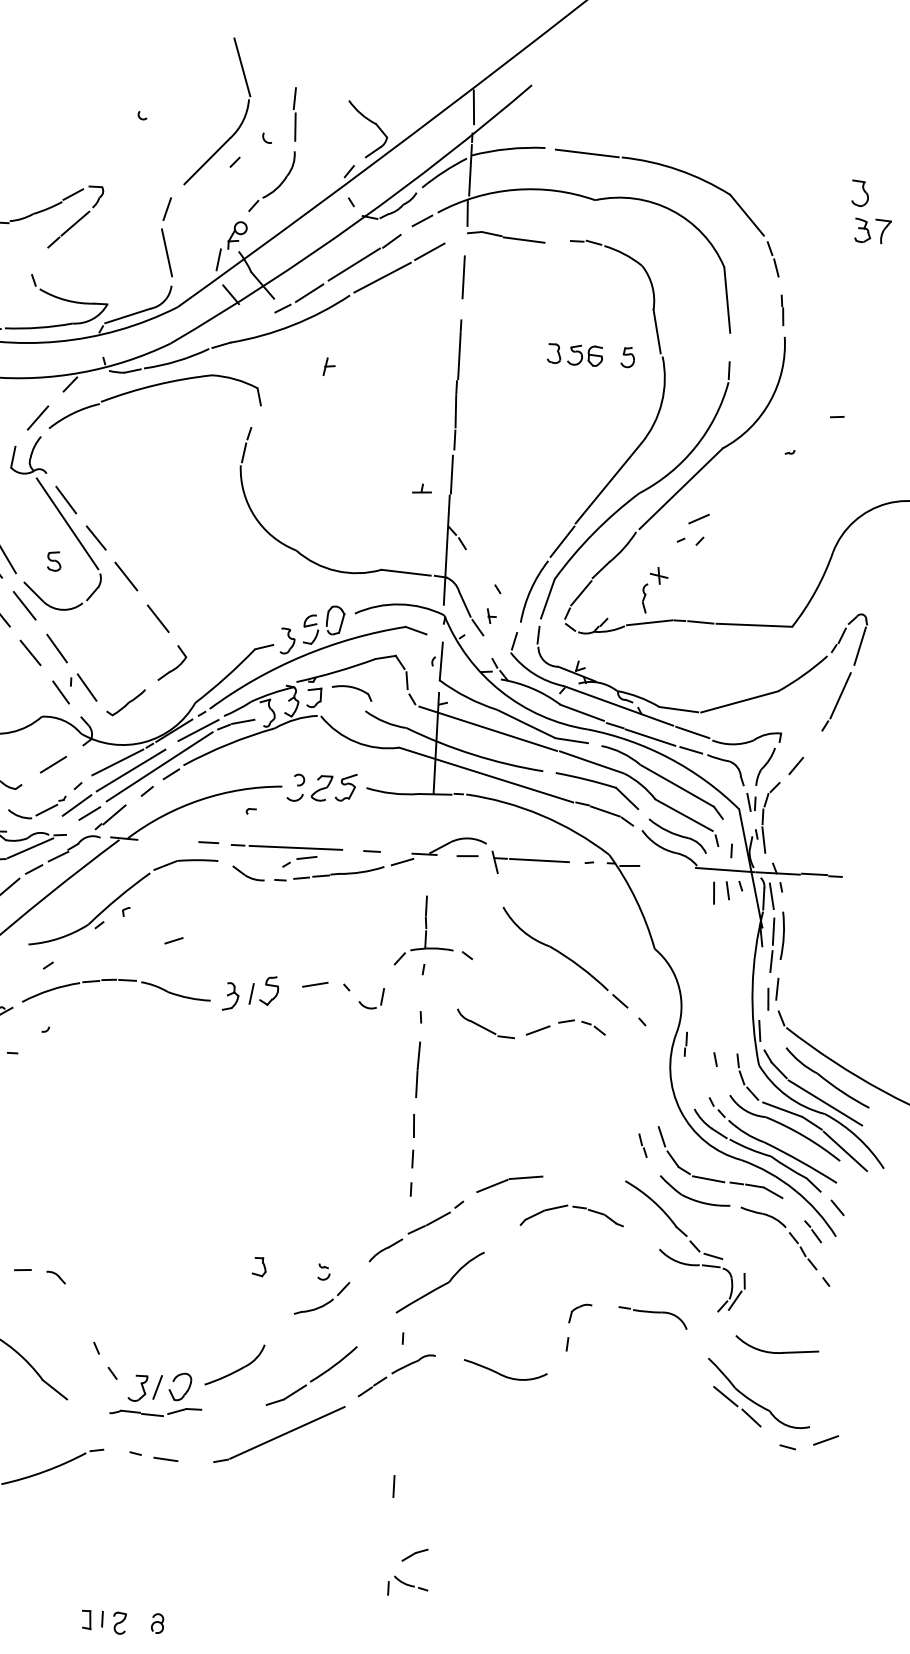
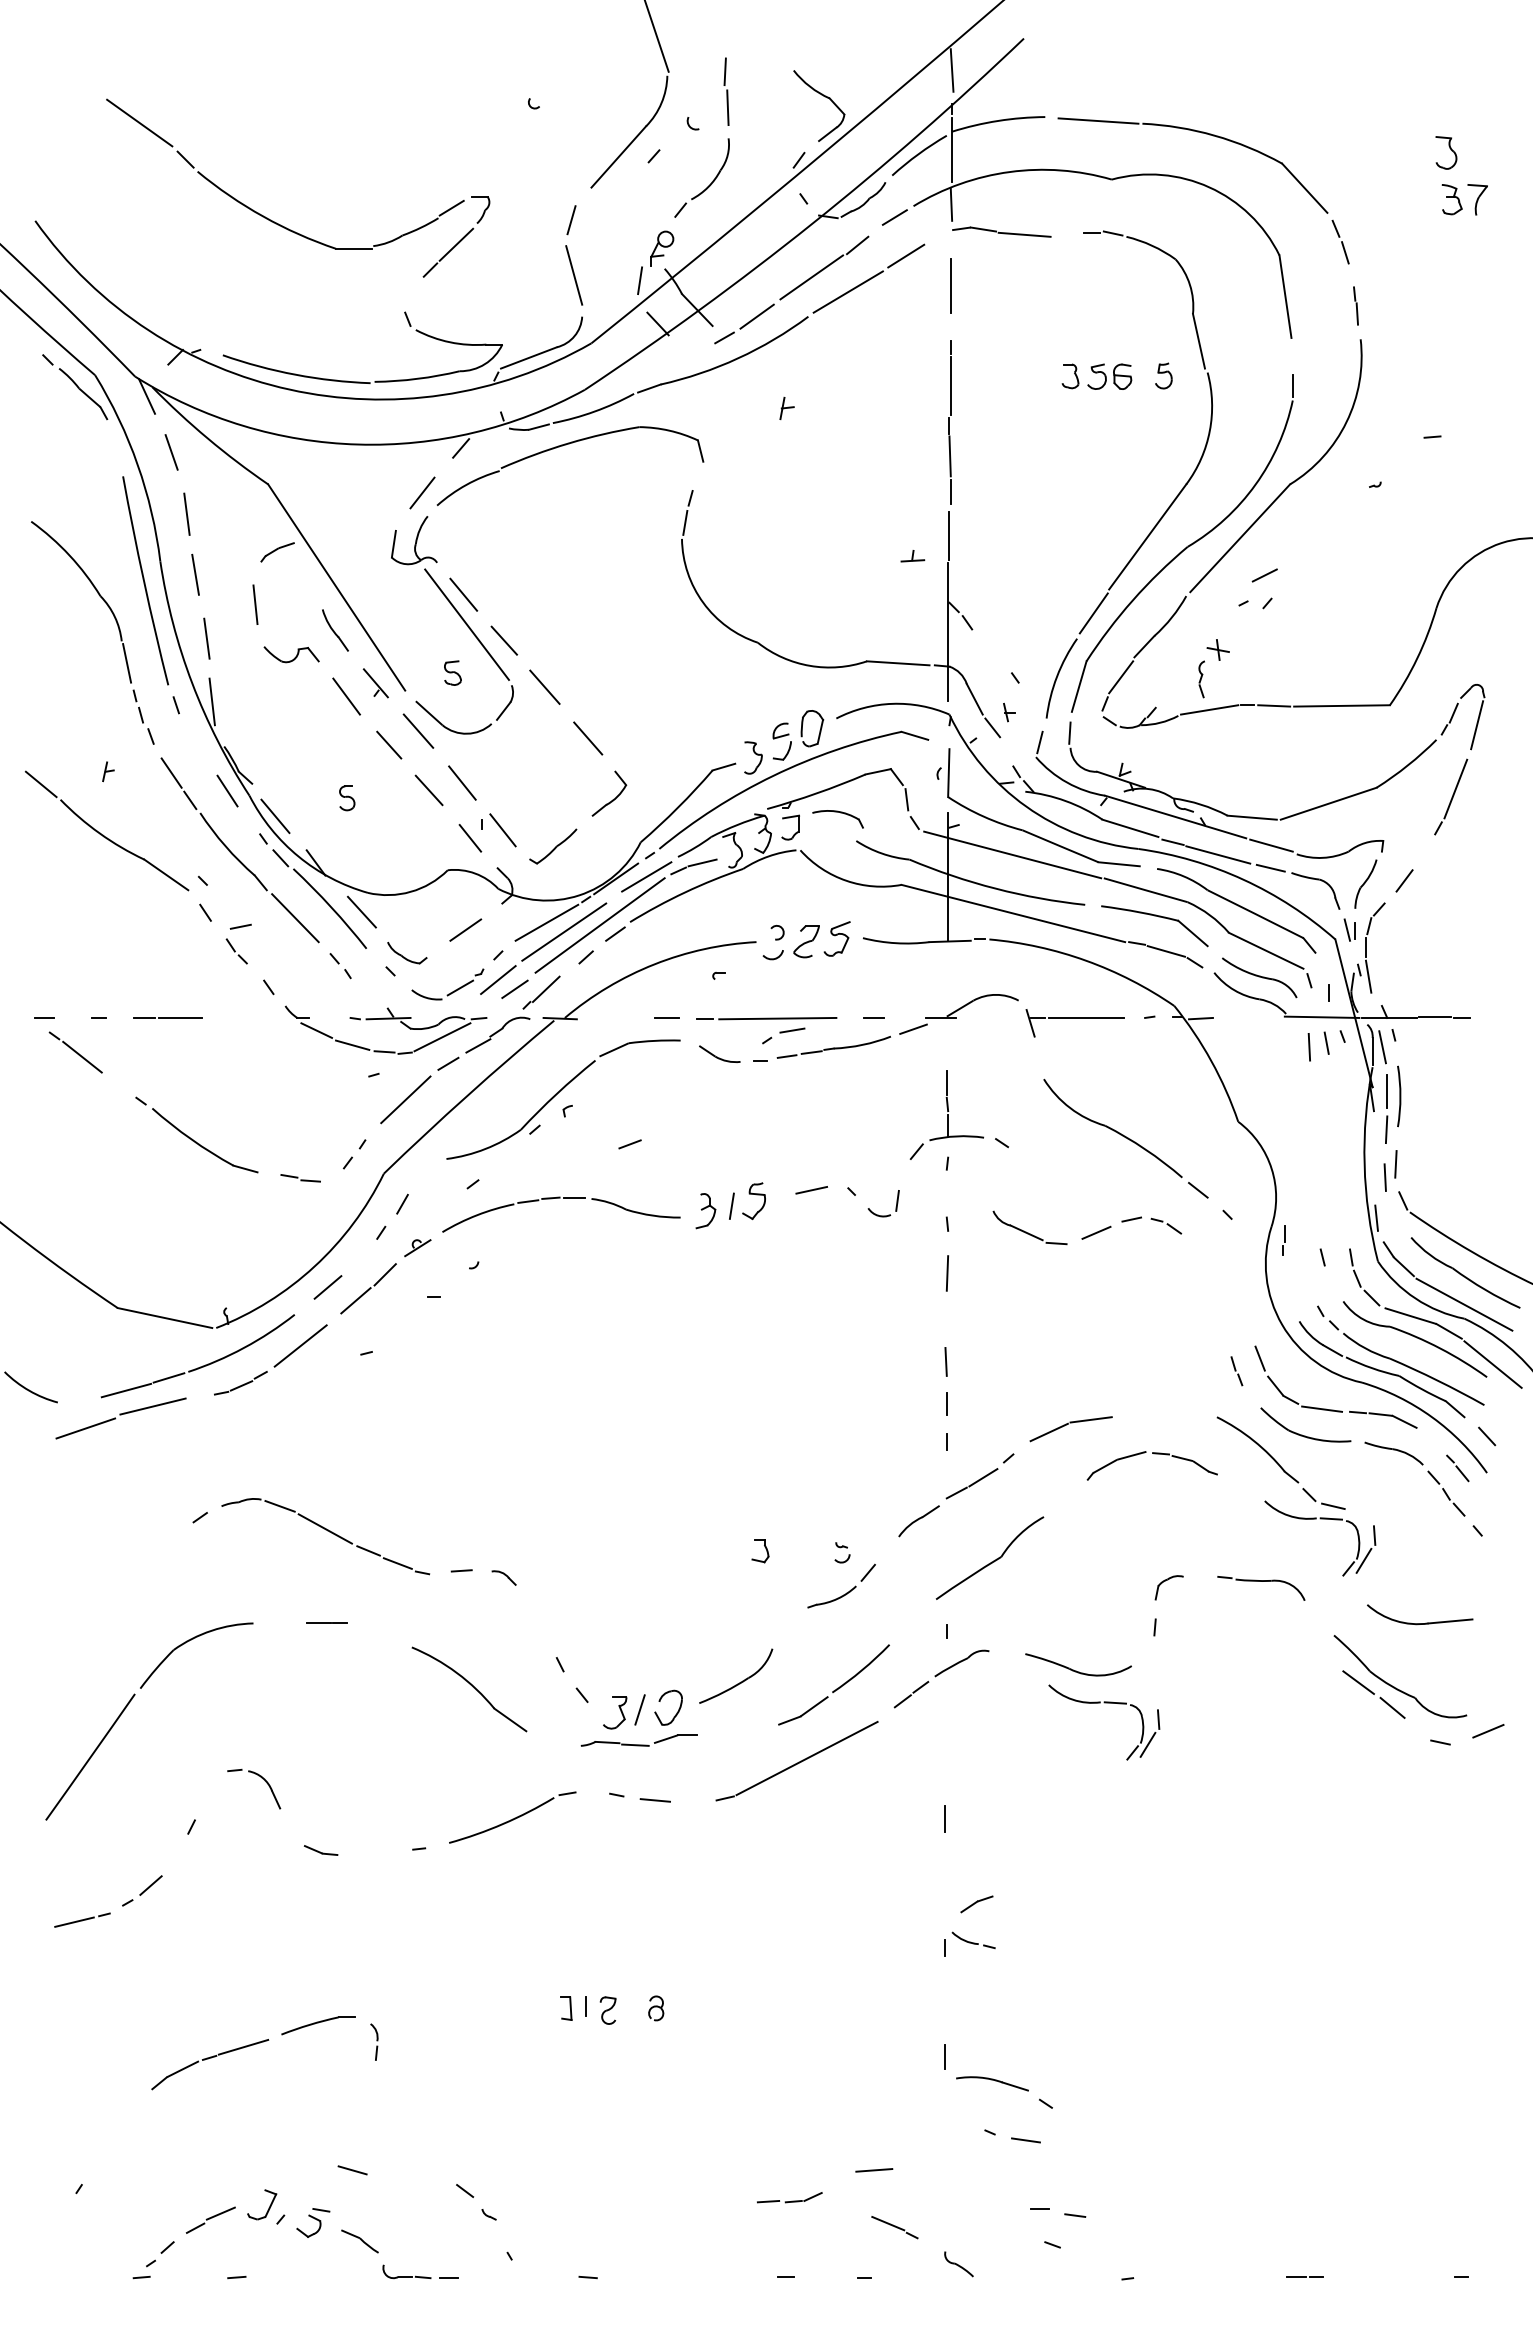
line: (467, 855) -> (995, 1016), removed
line: (416, 1084) -> (946, 1309), removed
part: (524, 1402) -> (1104, 1703), added

